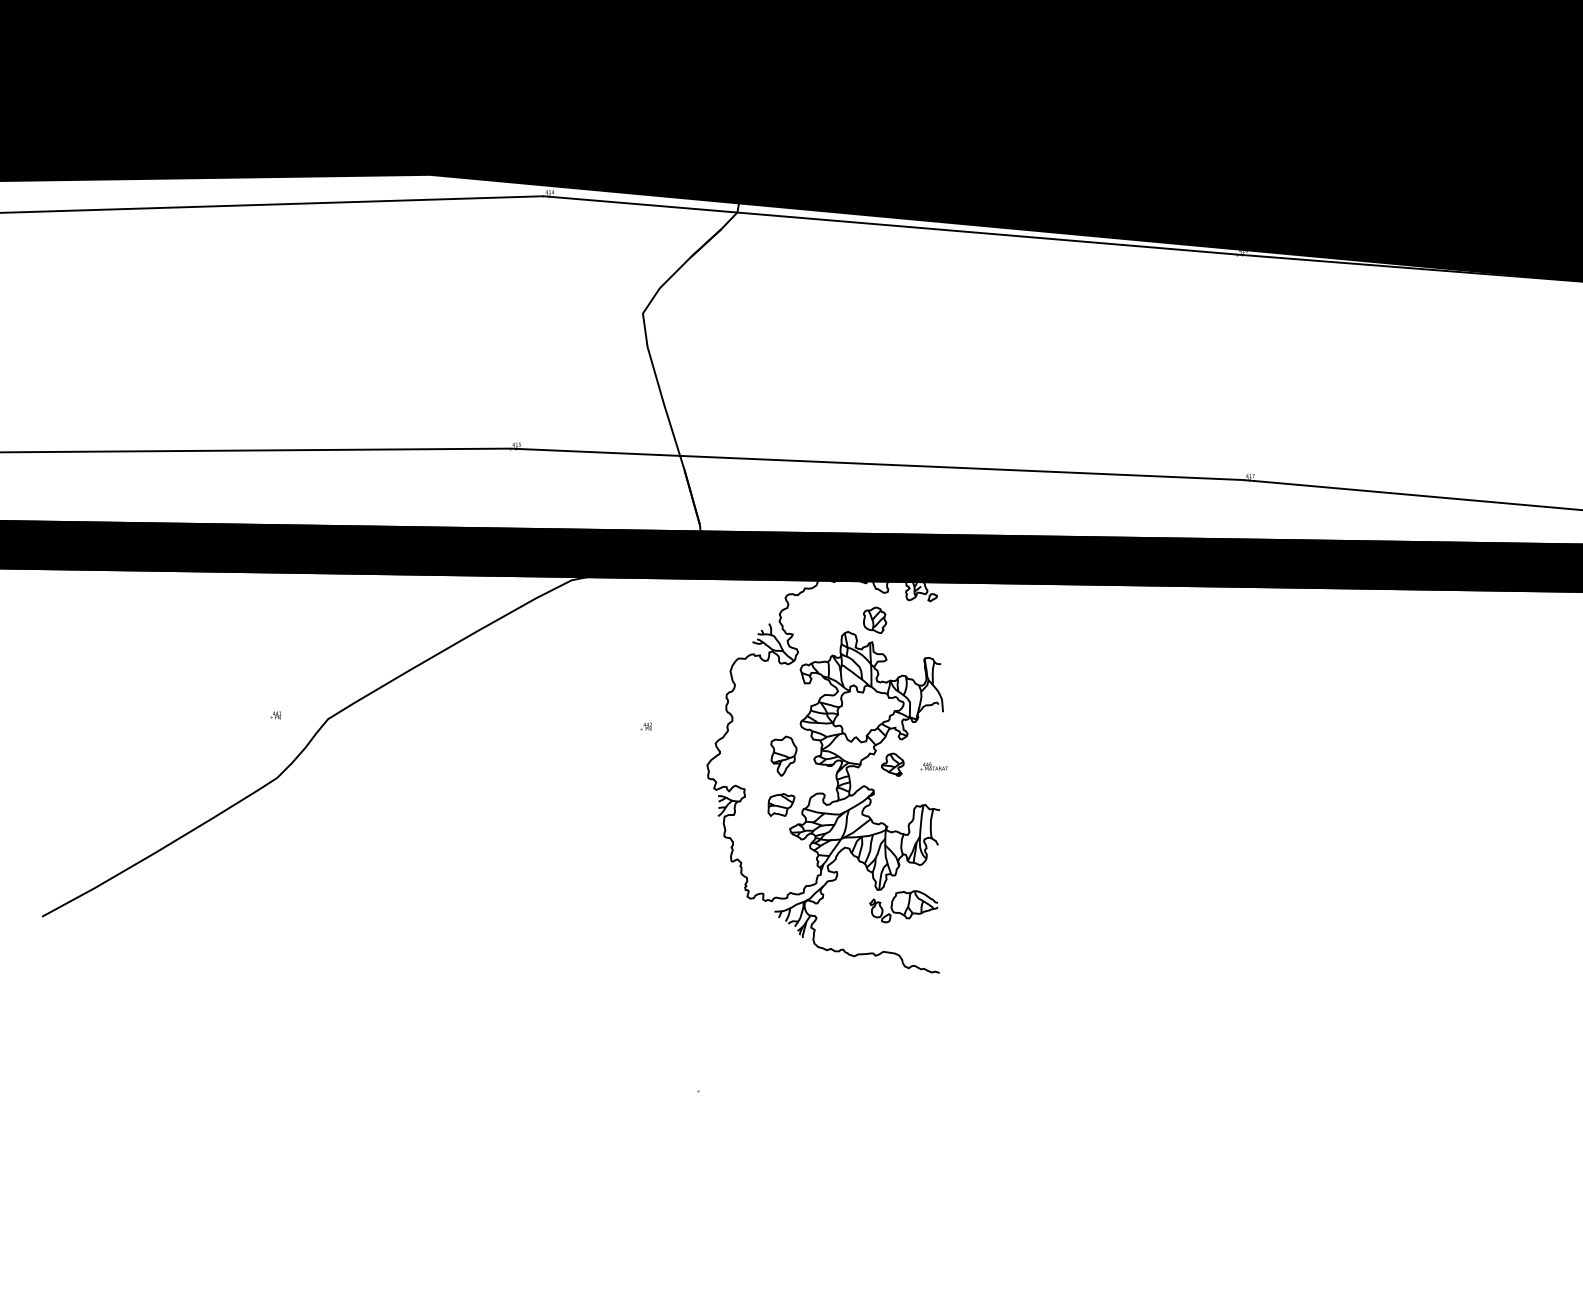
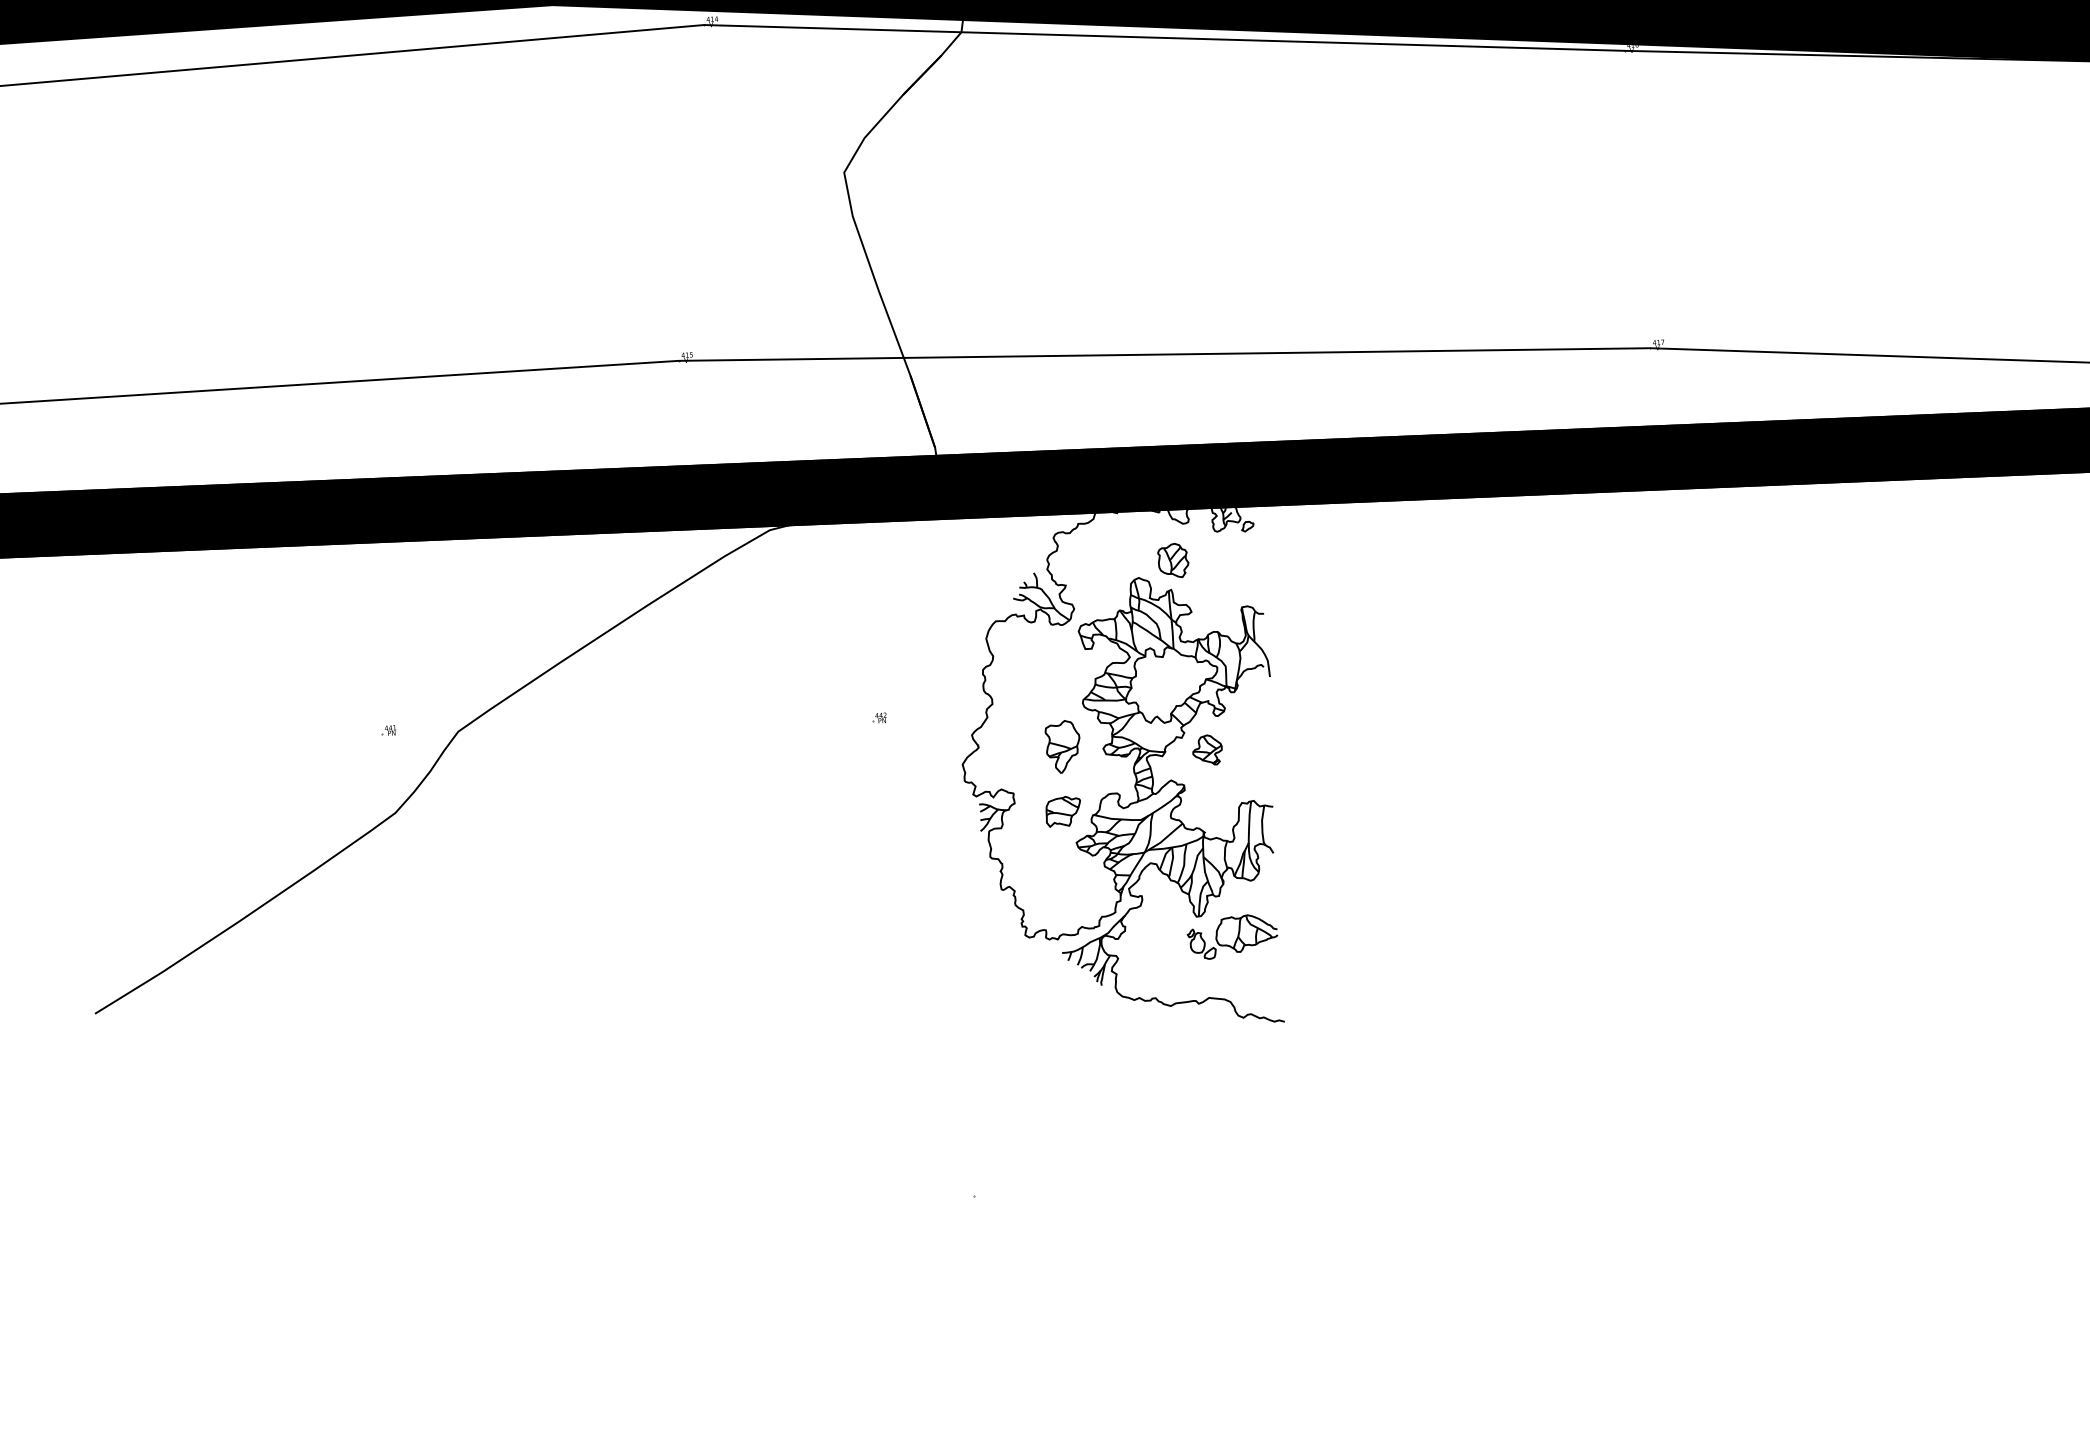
part: (933, 766) -> (1261, 749), removed

